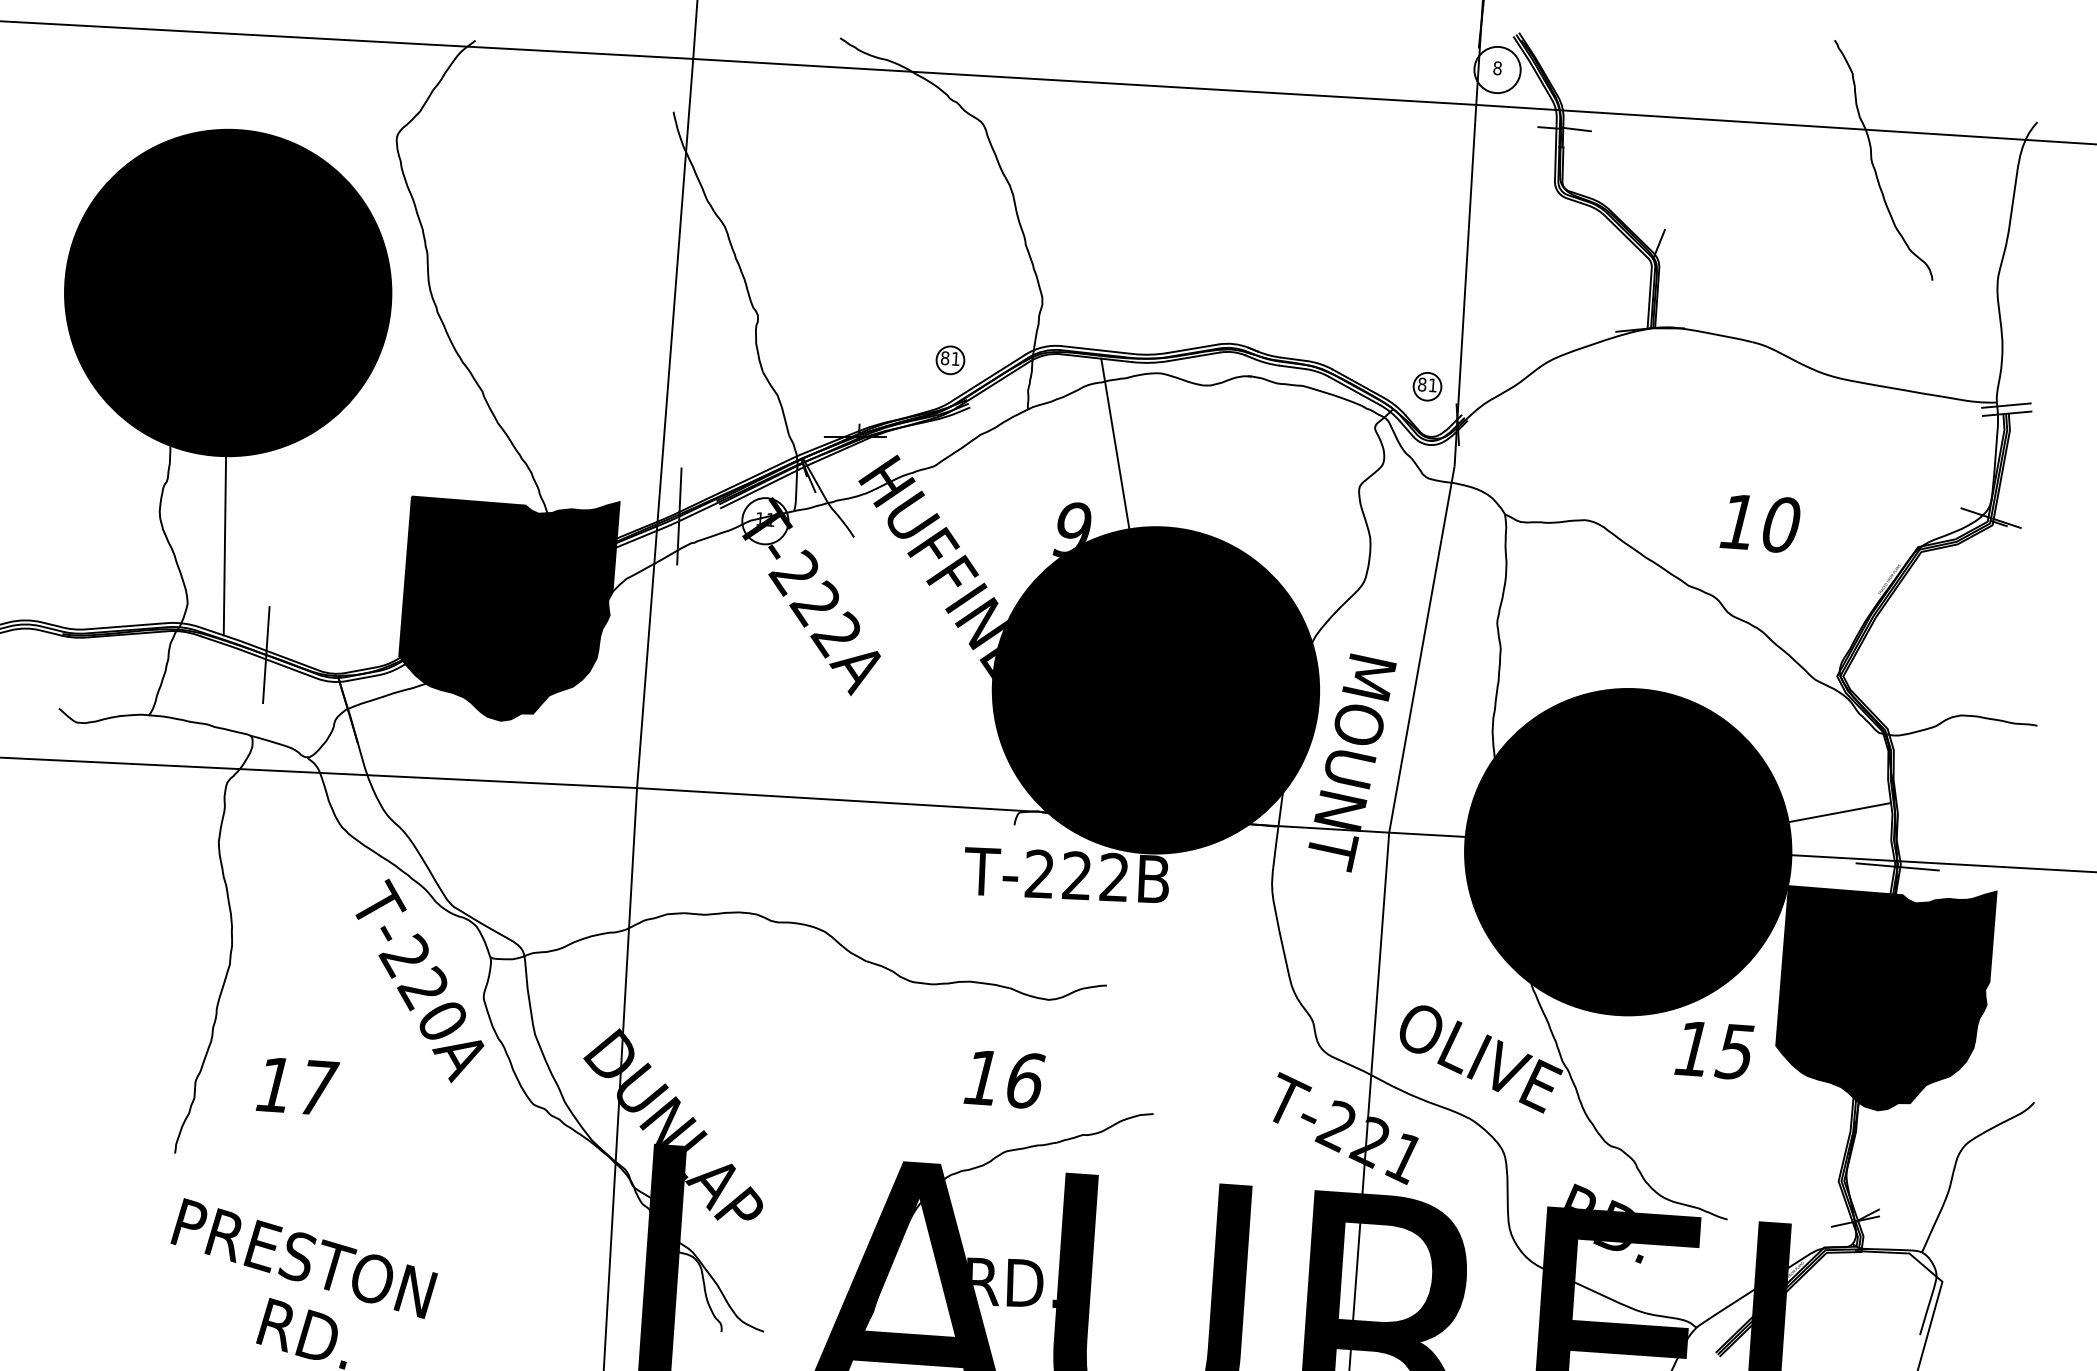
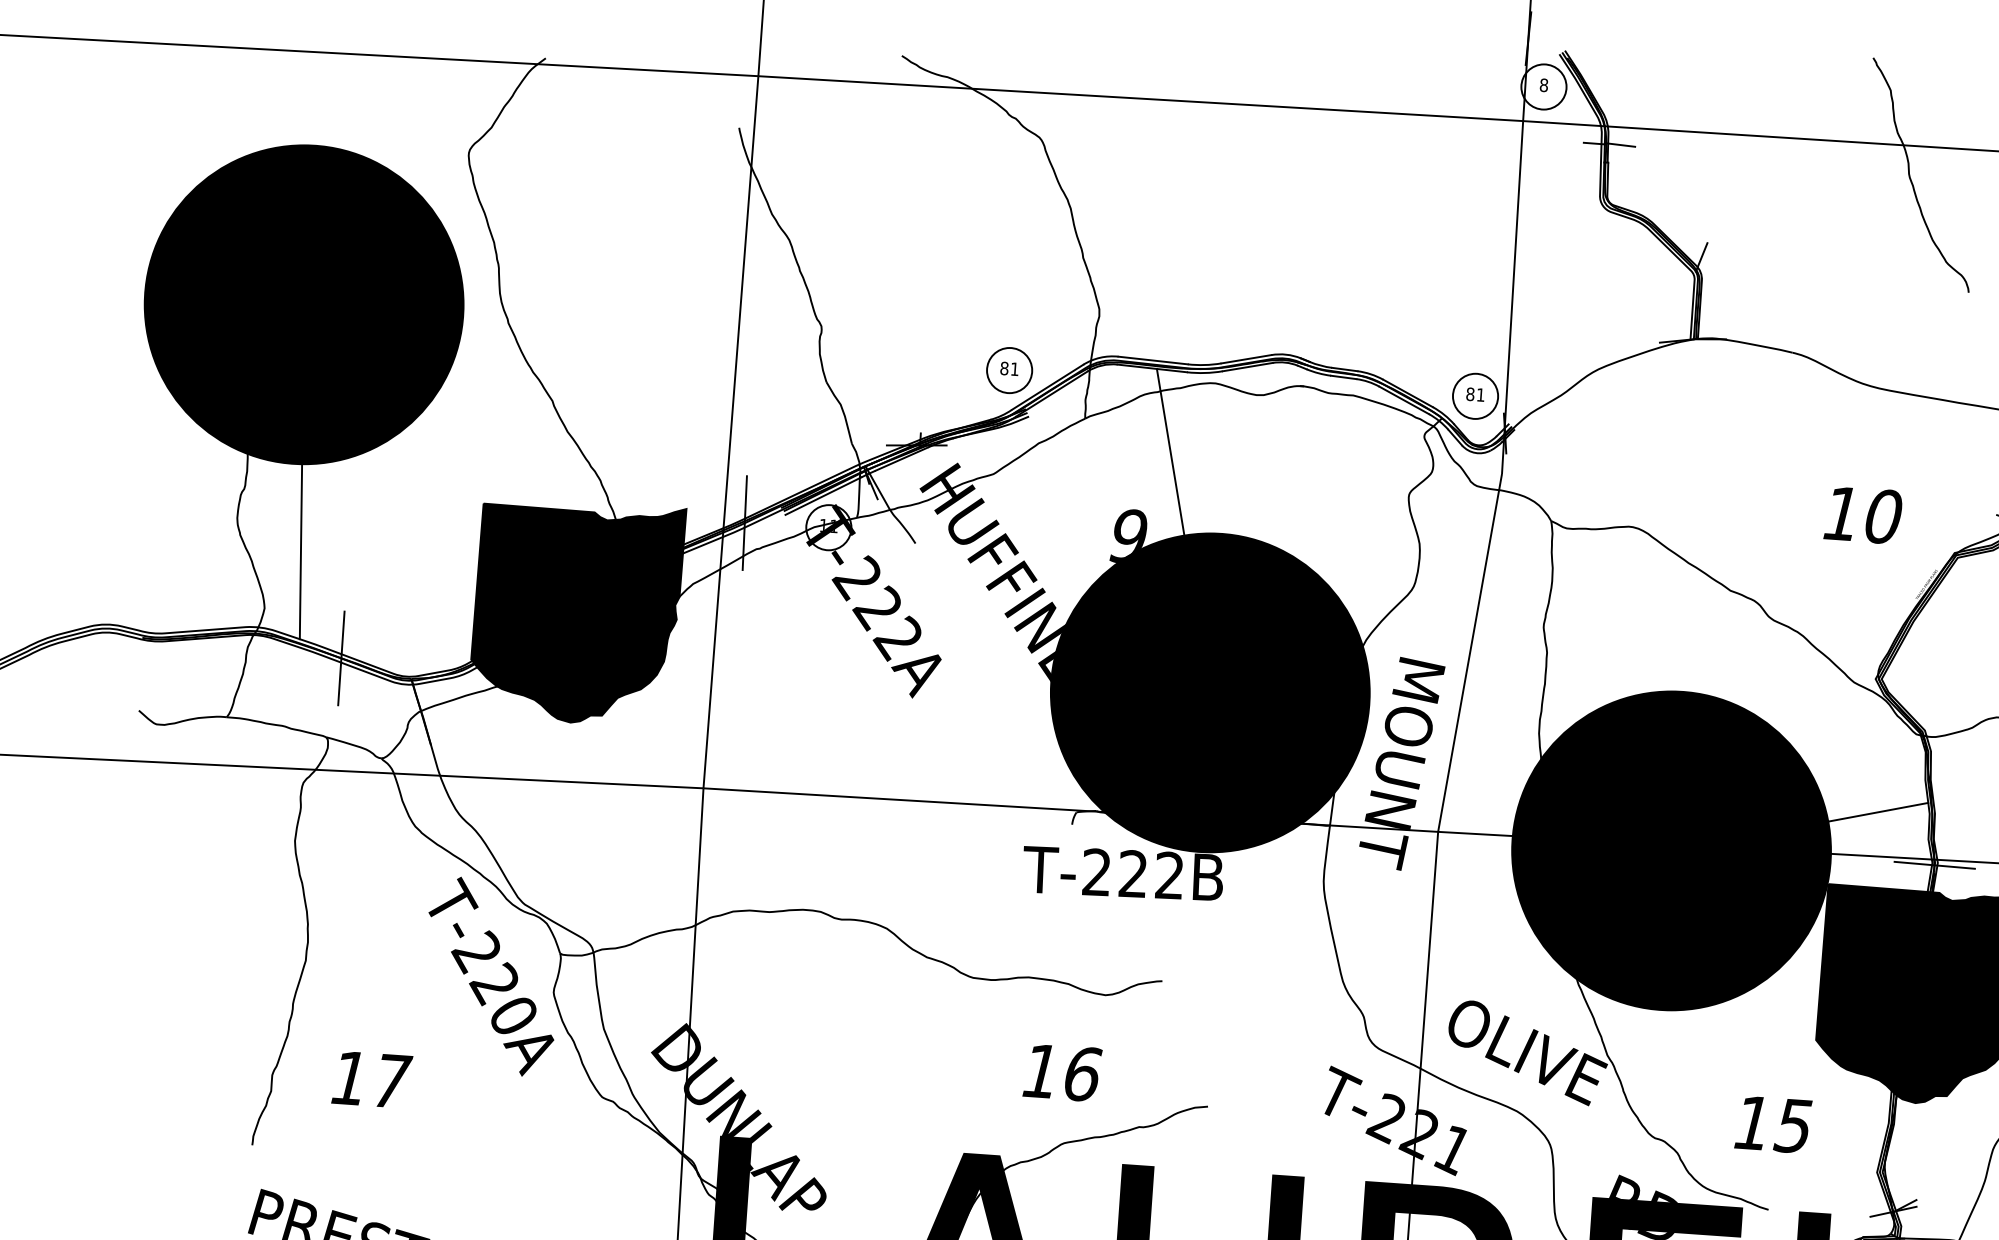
circle: (950, 360) -> (1009, 370), size x1.67
circle: (1427, 386) -> (1475, 396), size x1.67
text: (1759, 523) -> (1862, 515), moved
text: (1714, 1050) -> (1773, 1124), moved

